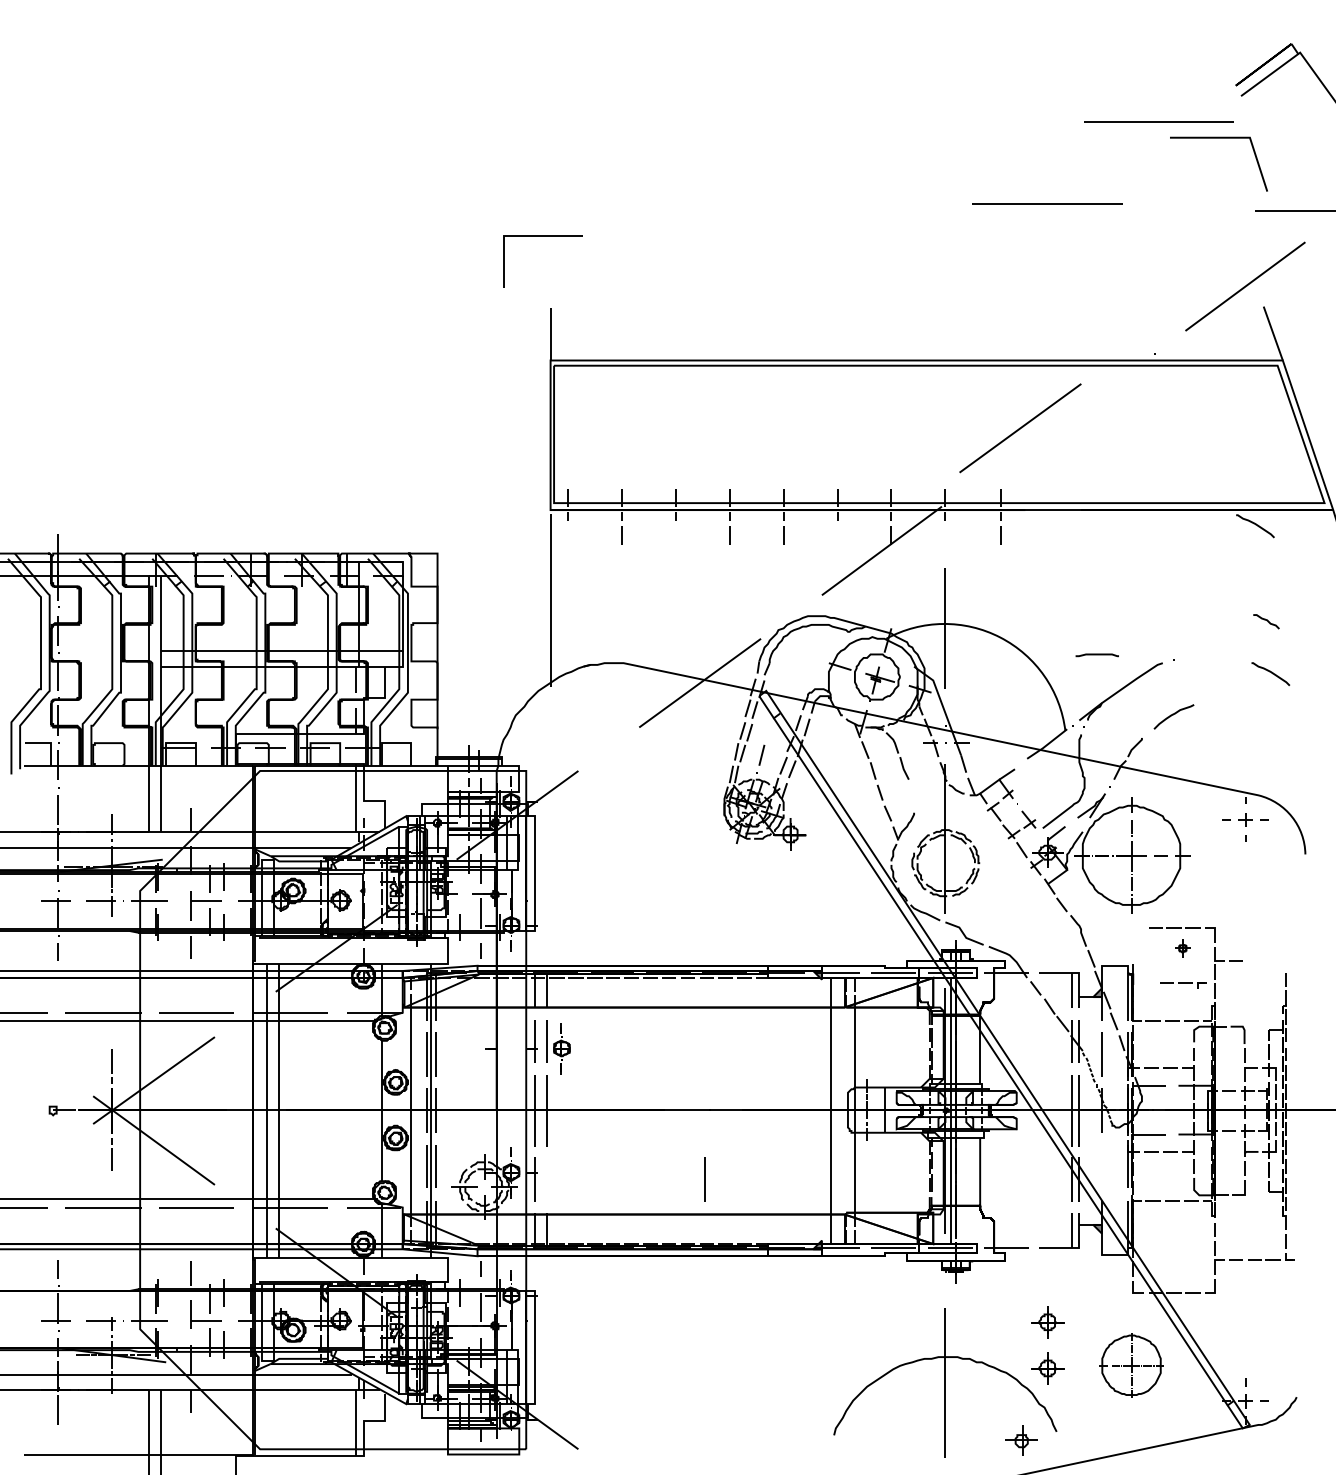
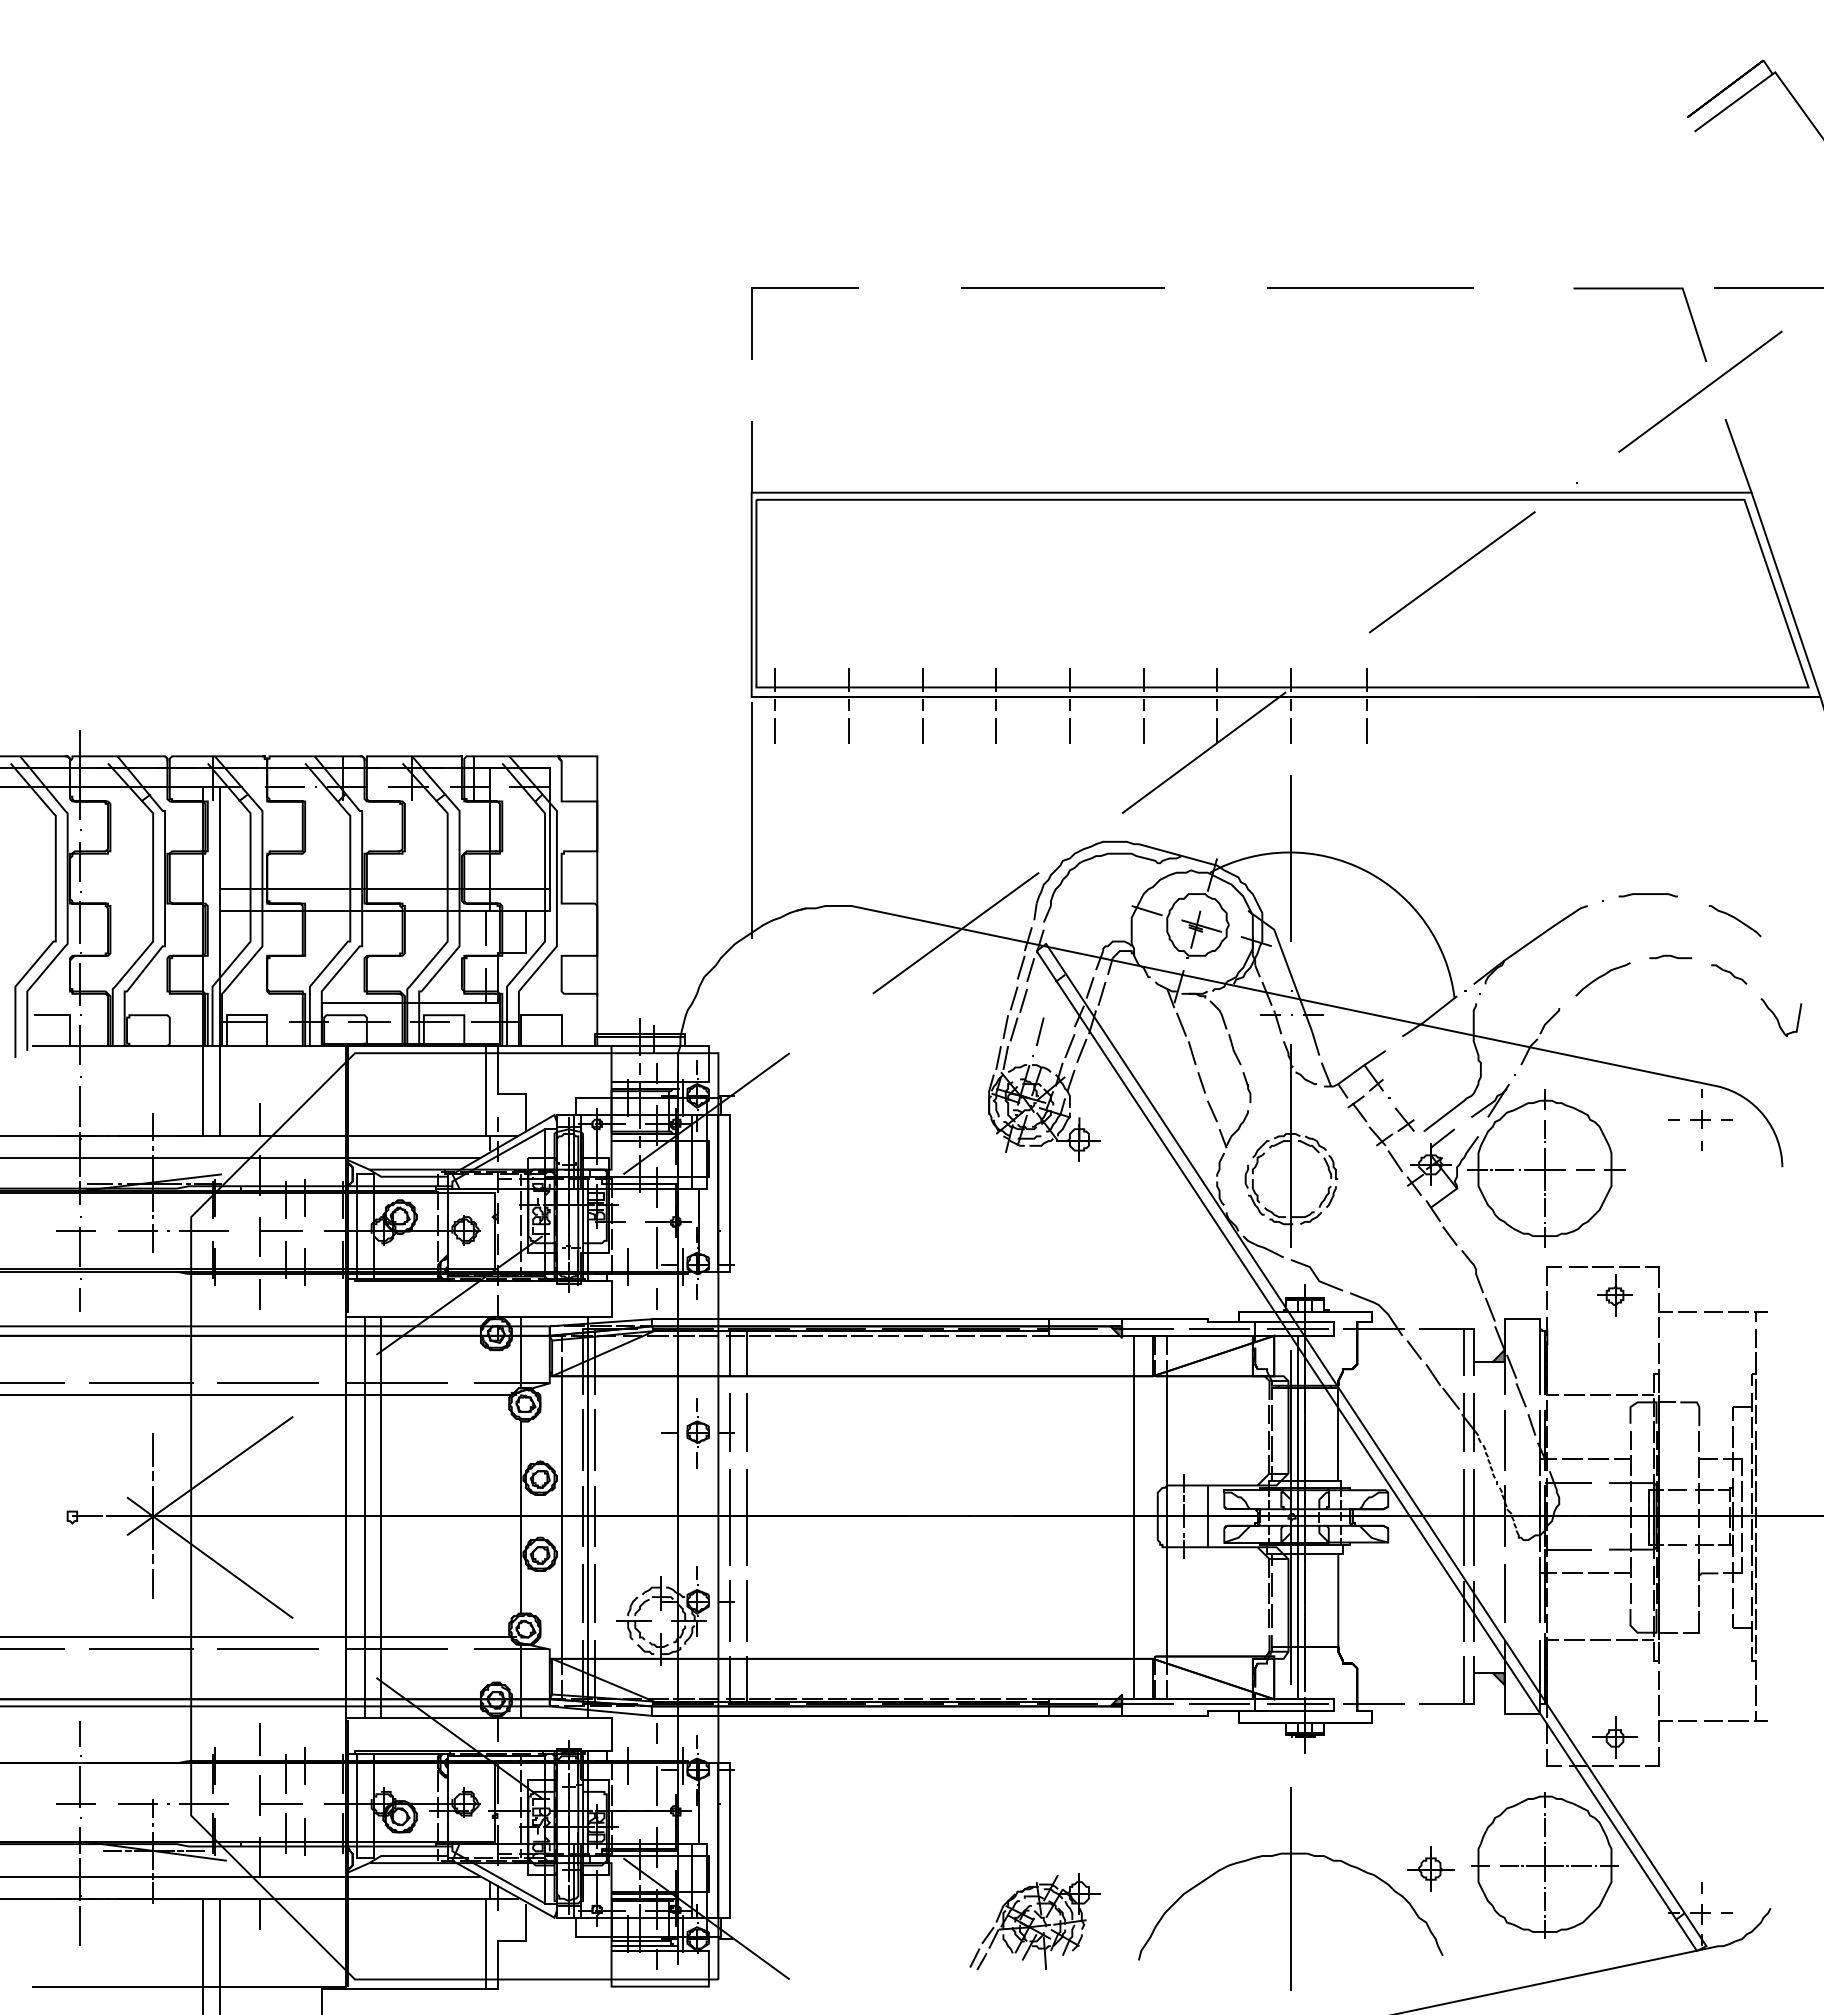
line: (1159, 121) -> (1062, 287), moved
part: (1219, 138) -> (1640, 289), moved
line: (1047, 203) -> (1370, 287), moved
line: (543, 235) -> (804, 288), moved
line: (1019, 428) -> (1451, 572), moved
curve: (1255, 525) -> (1714, 717), removed
line: (567, 534) -> (774, 730), added
line: (675, 534) -> (922, 730), added
line: (837, 534) -> (1143, 730), added
line: (945, 534) -> (1290, 730), added
curve: (1266, 621) -> (1729, 973), moved
curve: (1096, 654) -> (1647, 894), moved
curve: (1223, 700) -> (1670, 956), added
curve: (1302, 746) -> (1778, 1019), added
part: (912, 796) -> (1246, 1087), added
part: (1133, 941) -> (1547, 1285), added
part: (1182, 948) -> (1614, 1295), size x1.67
part: (1183, 985) -> (1735, 1316), moved
part: (561, 1049) -> (697, 1433), moved
line: (1101, 1166) -> (1504, 1593), added
line: (704, 1179) -> (746, 1610), moved
part: (1047, 1321) -> (1430, 1805), removed
part: (1131, 1365) -> (1544, 1865), size x1.67
part: (757, 1406) -> (1034, 1921), added
part: (1021, 1440) -> (1614, 1737), moved

